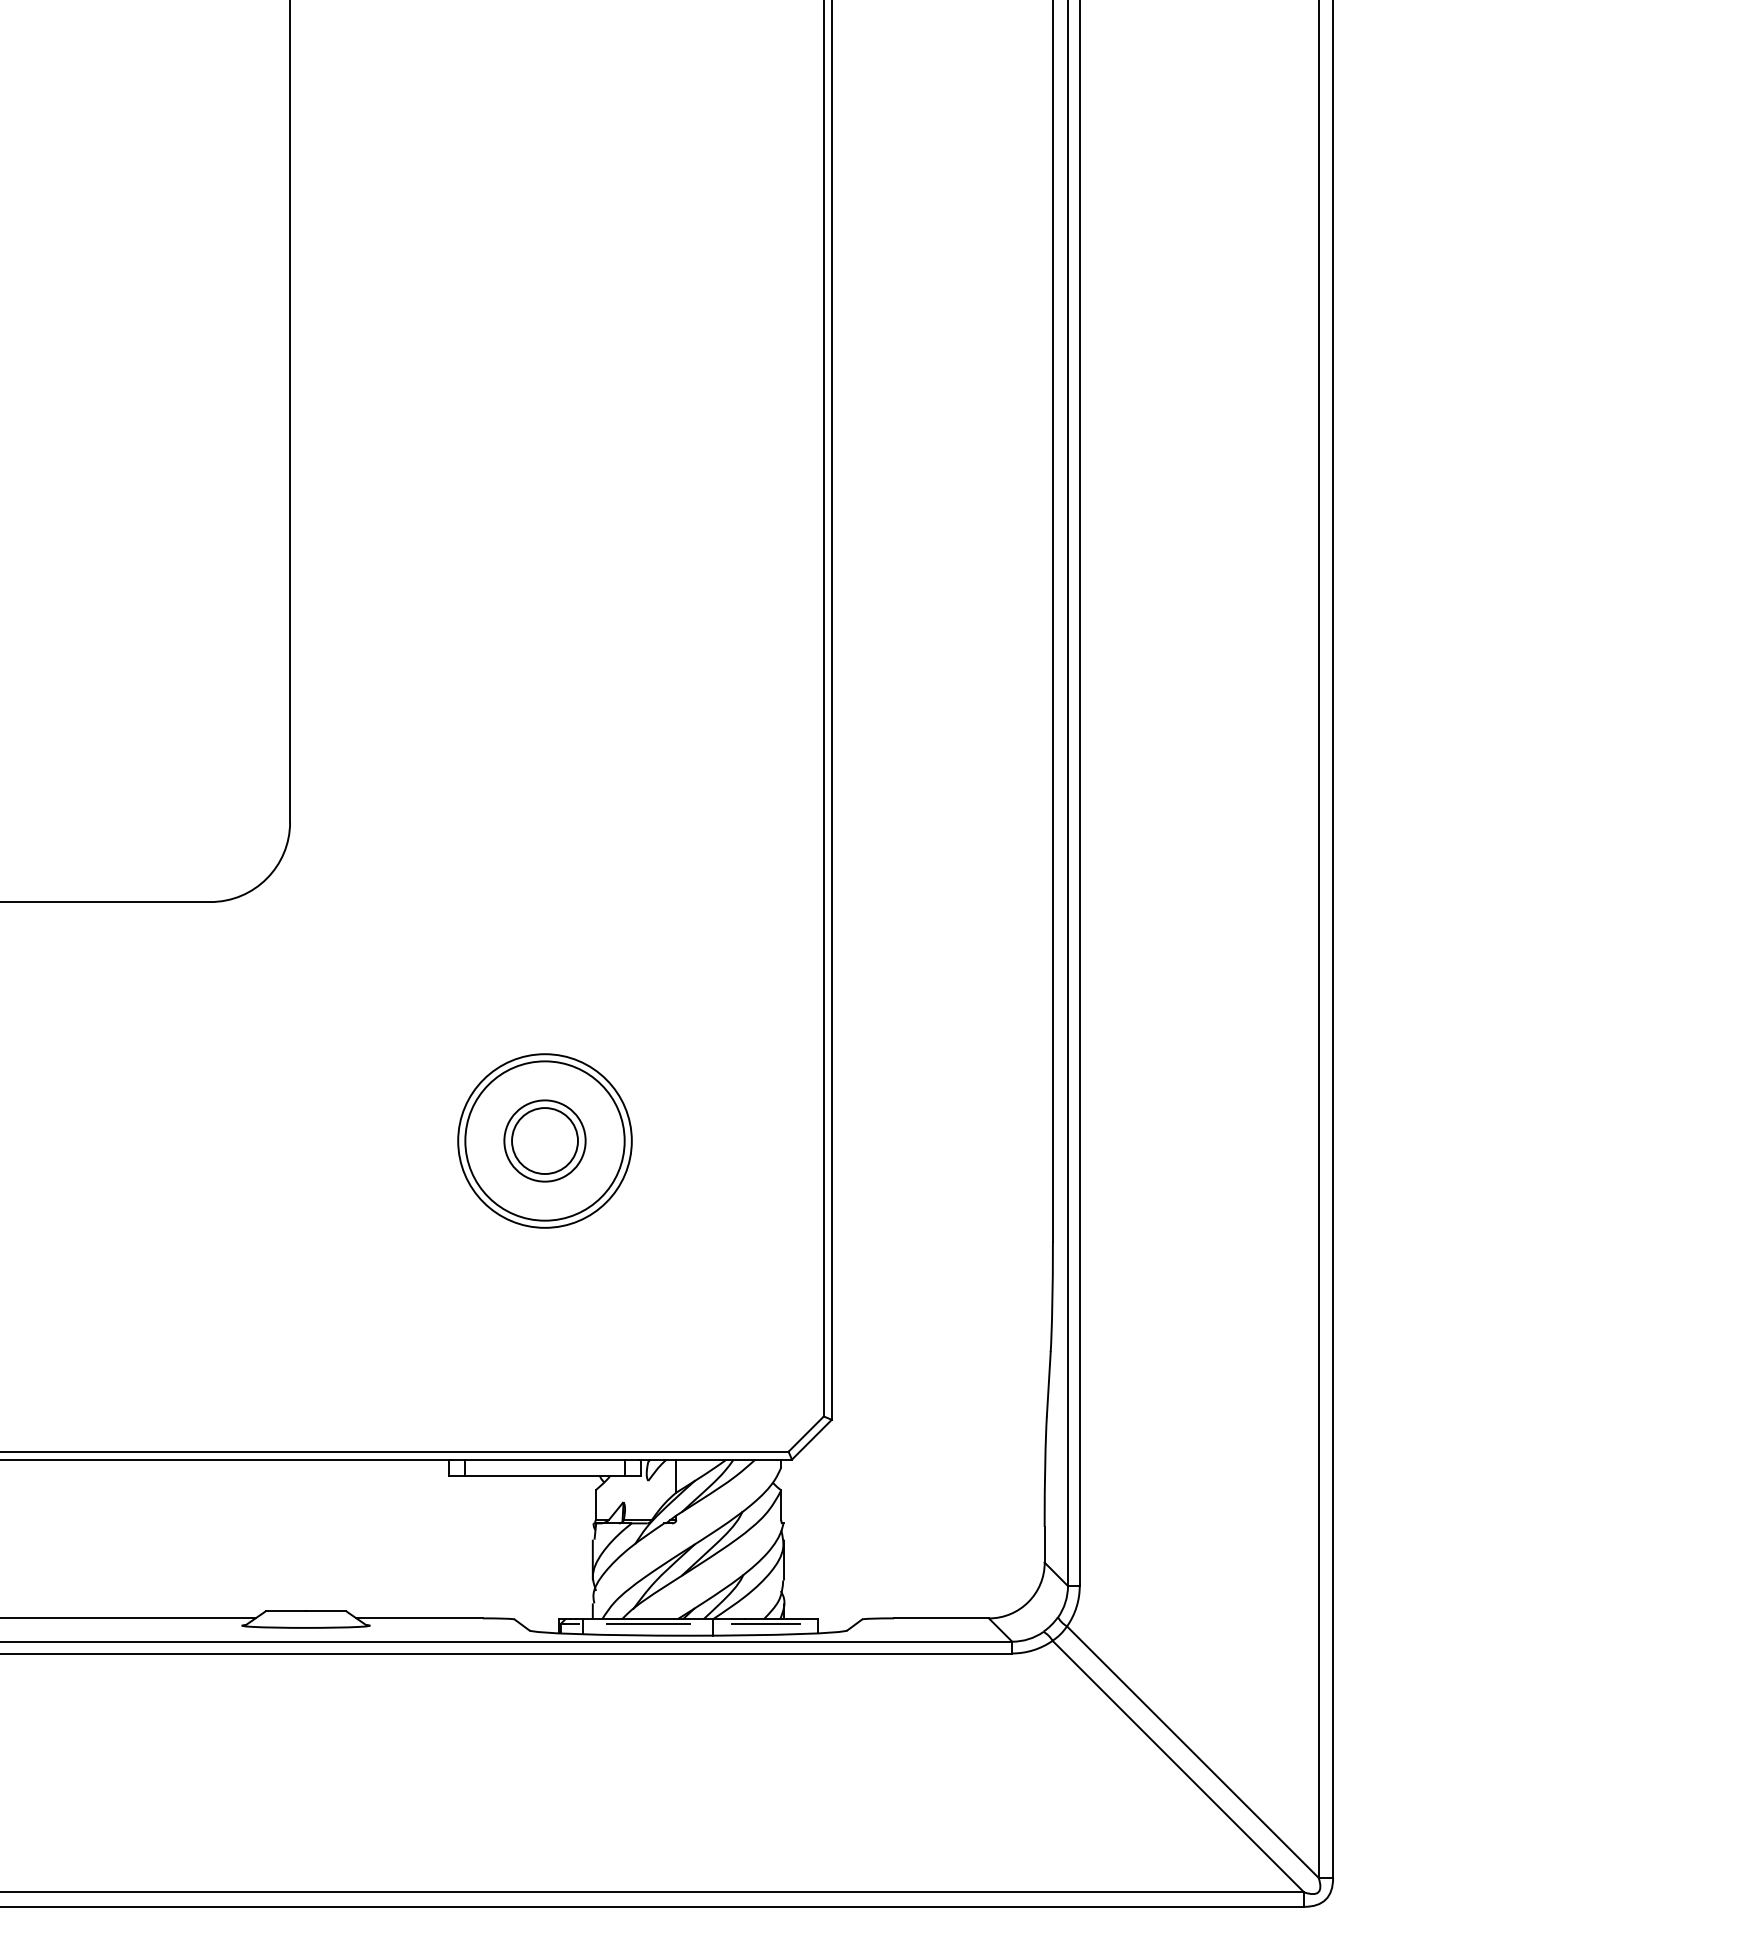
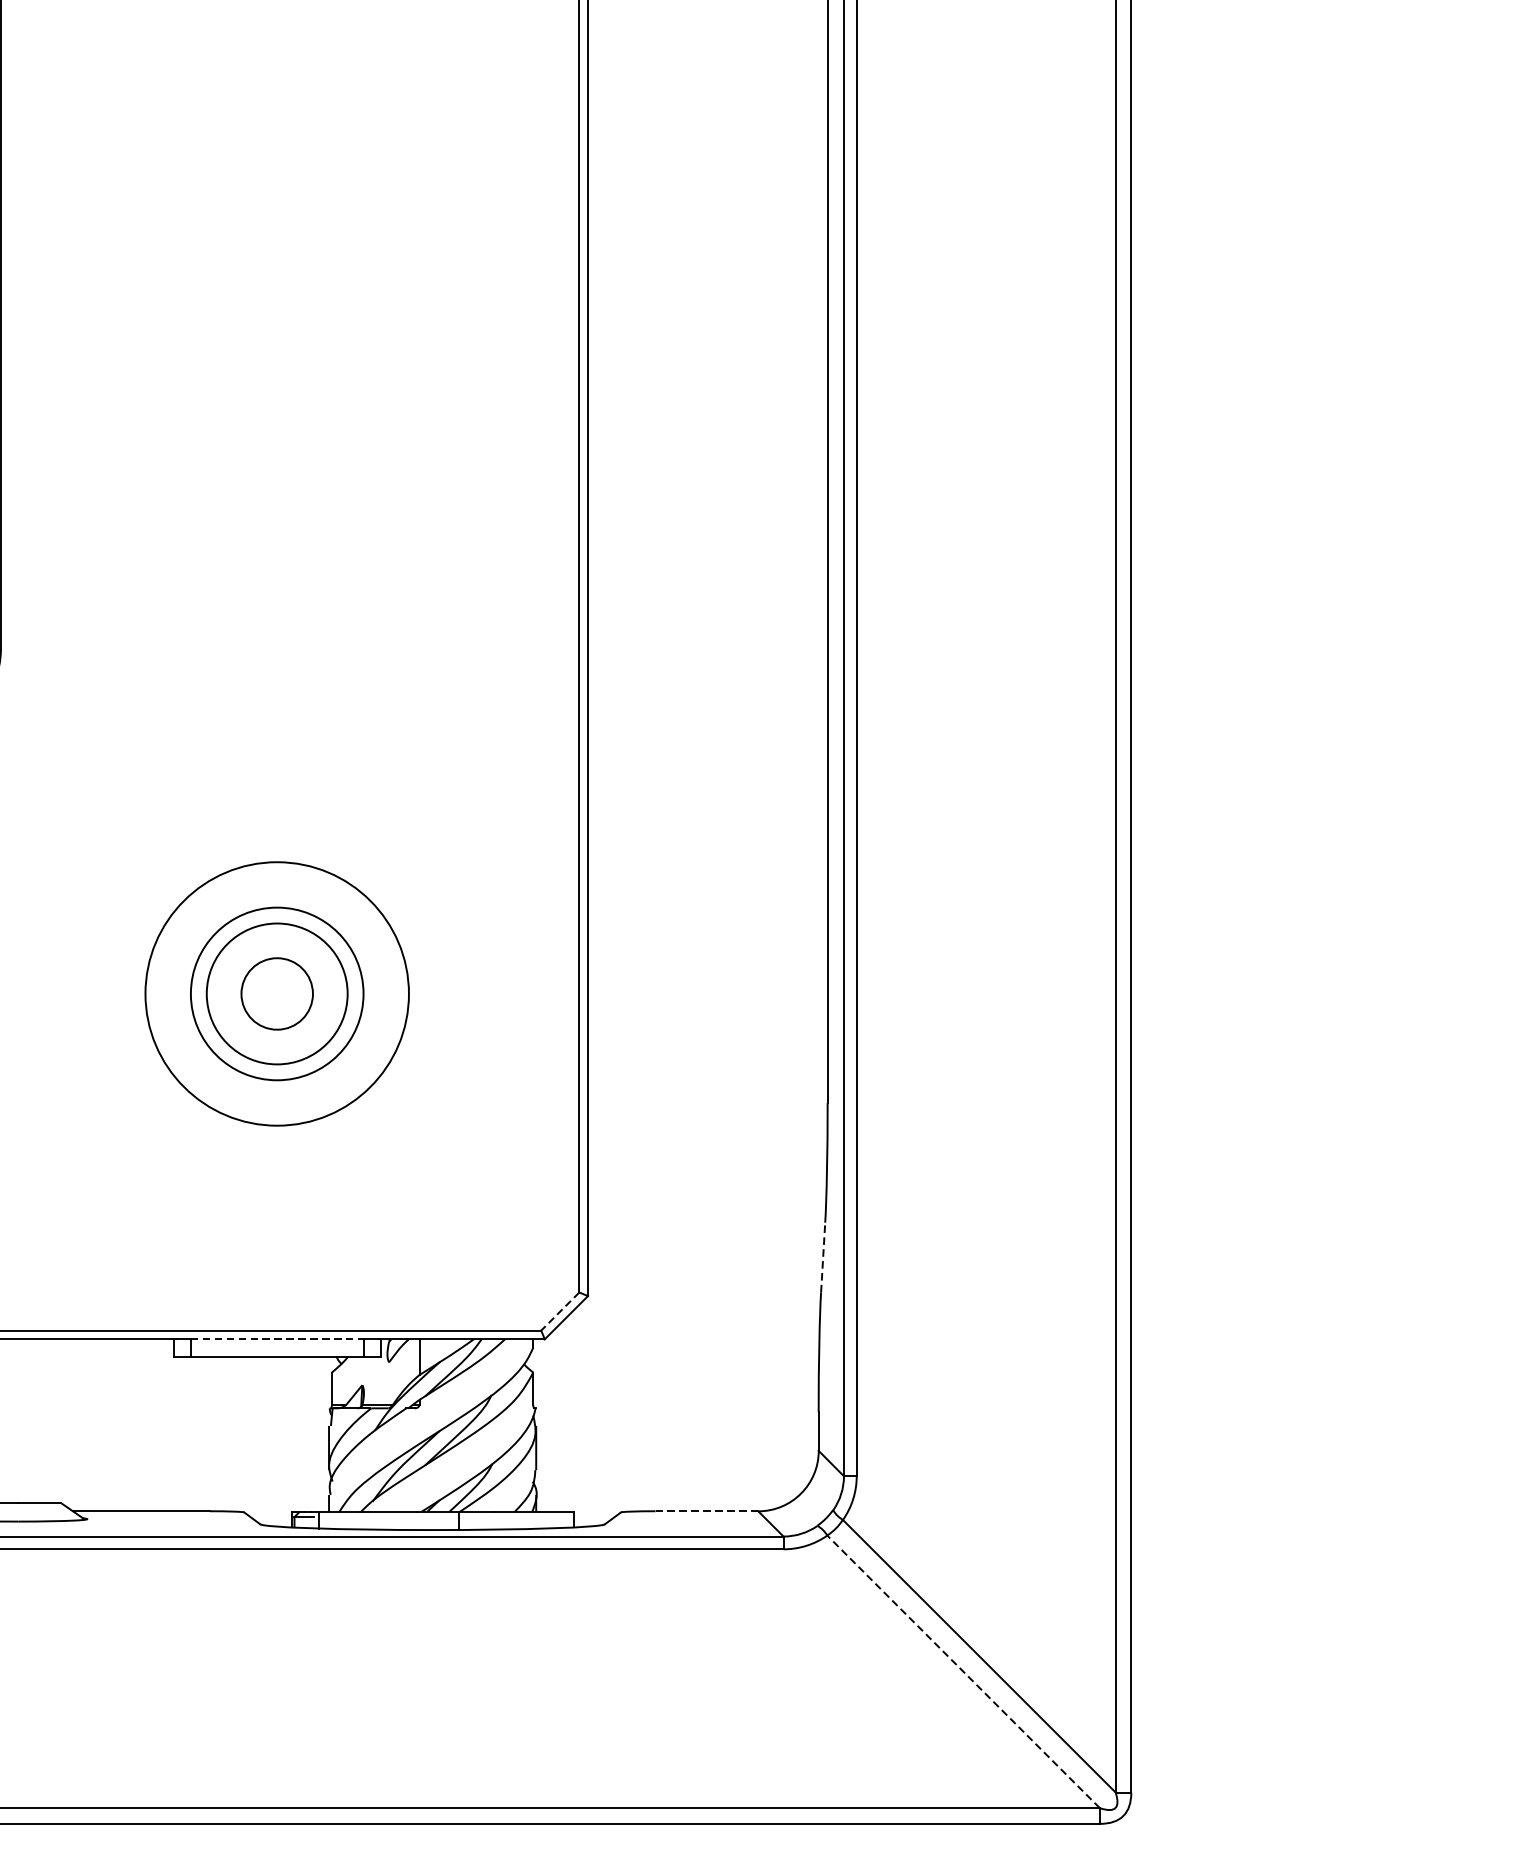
circle: (544, 1140) -> (276, 993), size x1.4
circle: (544, 1140) -> (276, 993), size x1.6
line: (1048, 1383) -> (822, 1256), solid -> dashed
line: (806, 1434) -> (560, 1311), solid -> dashed
line: (545, 1459) -> (277, 1339), solid -> dashed
line: (941, 1618) -> (706, 1511), solid -> dashed
line: (648, 1623) -> (389, 1516), removed
line: (765, 1623) -> (516, 1516), removed
line: (1178, 1766) -> (963, 1671), solid -> dashed

